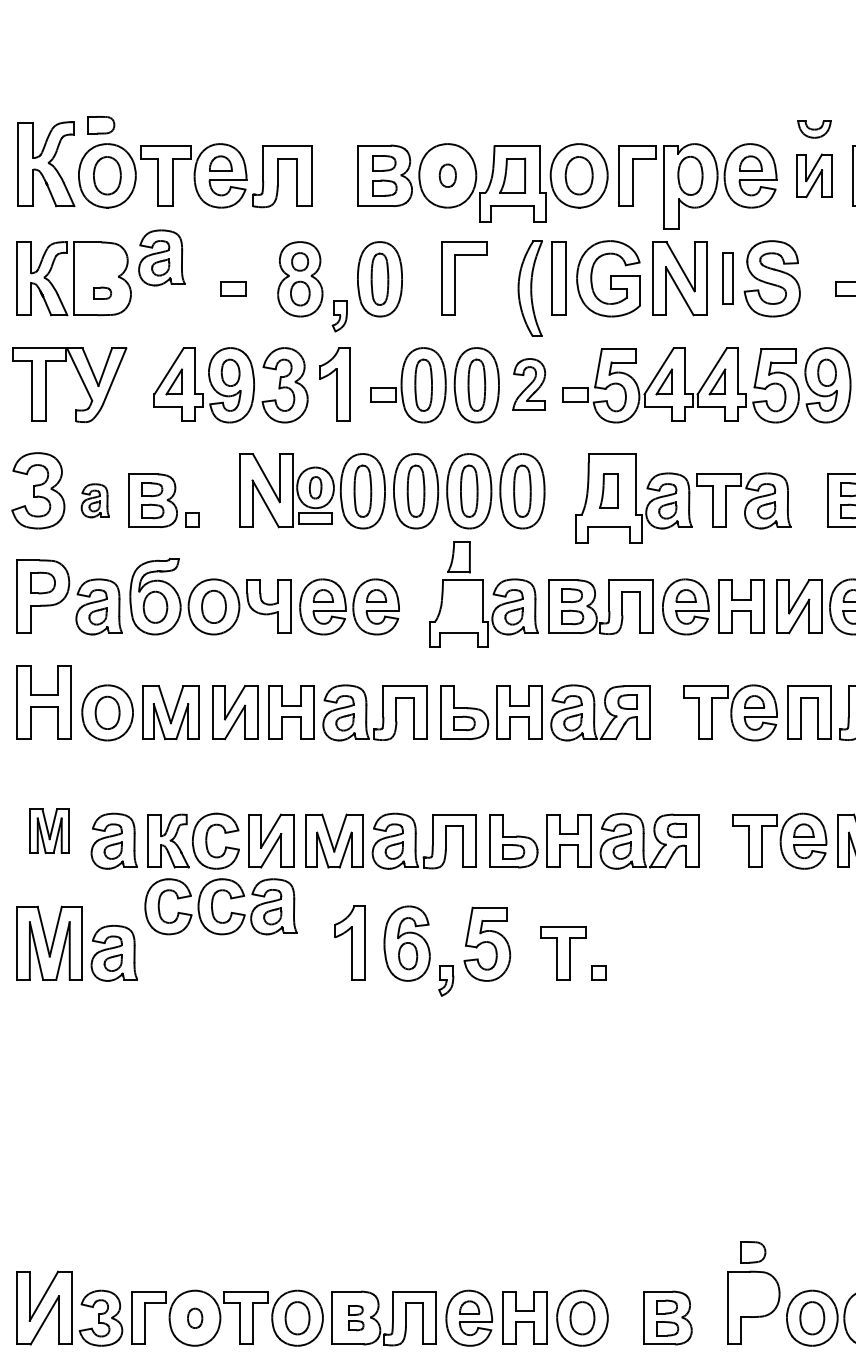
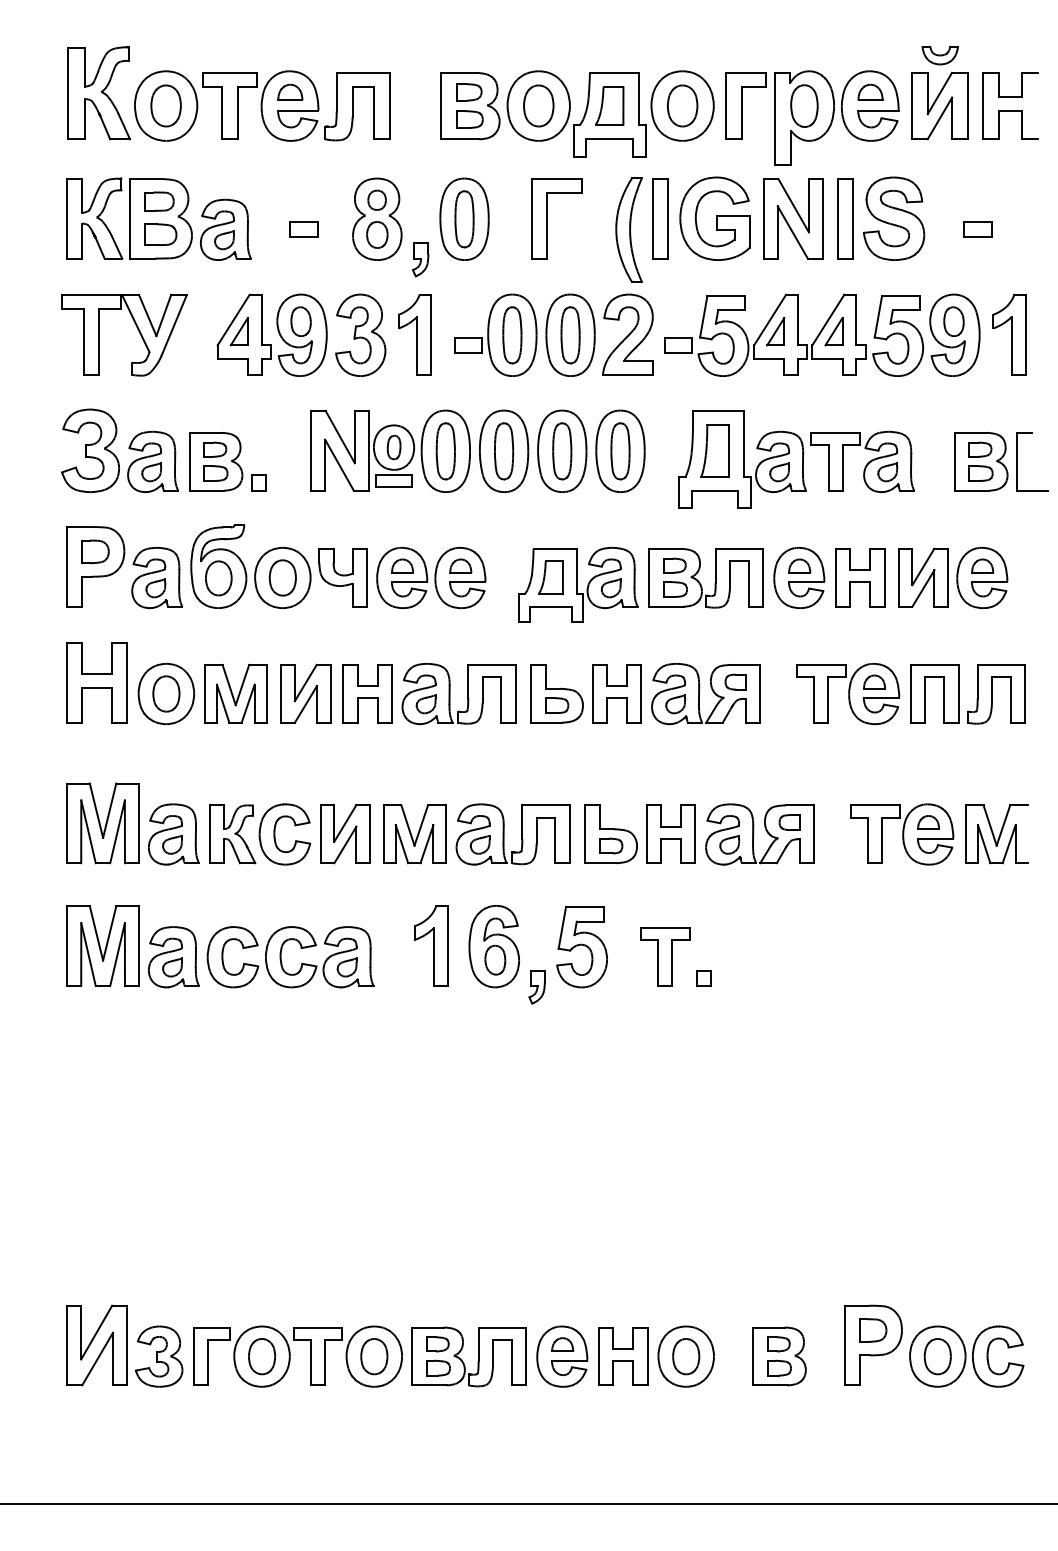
part: (101, 125) -> (159, 201), moved
part: (447, 175) -> (538, 105), size x1.67
part: (813, 175) -> (939, 105), size x1.43
part: (161, 257) -> (225, 229), moved
part: (727, 278) -> (845, 218), size x1.43
part: (102, 293) -> (160, 234), size x1.67
part: (528, 384) -> (627, 334), size x1.43
part: (608, 490) -> (714, 450), size x1.43
part: (94, 500) -> (152, 461), size x1.67
part: (458, 557) -> (550, 577), moved
part: (49, 831) -> (102, 823), size x1.67
part: (212, 907) -> (281, 957), moved
part: (753, 1252) -> (873, 1330), moved
part: (195, 1318) -> (262, 1356), size x1.67
part: (356, 1318) -> (438, 1356), size x1.43

